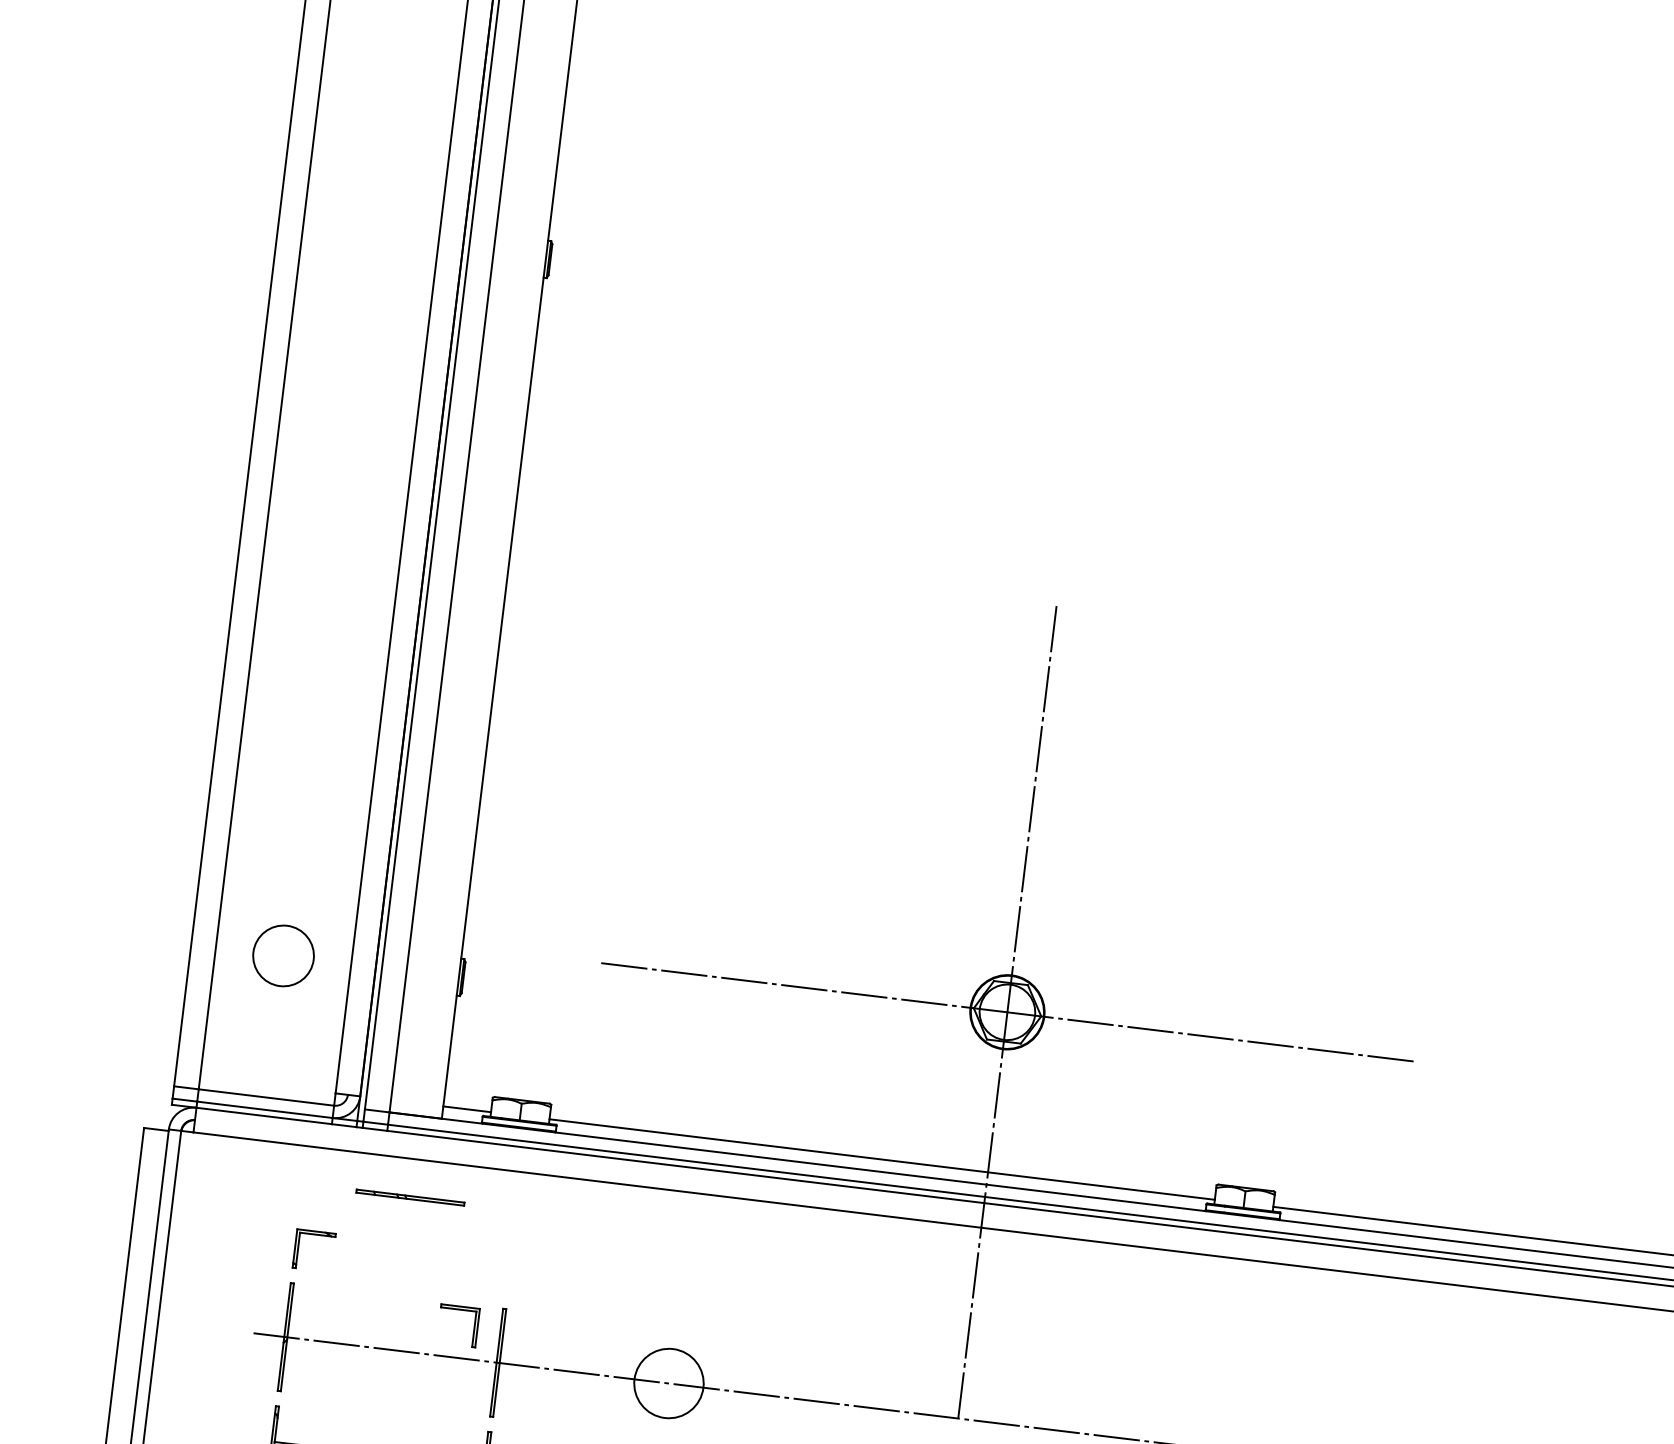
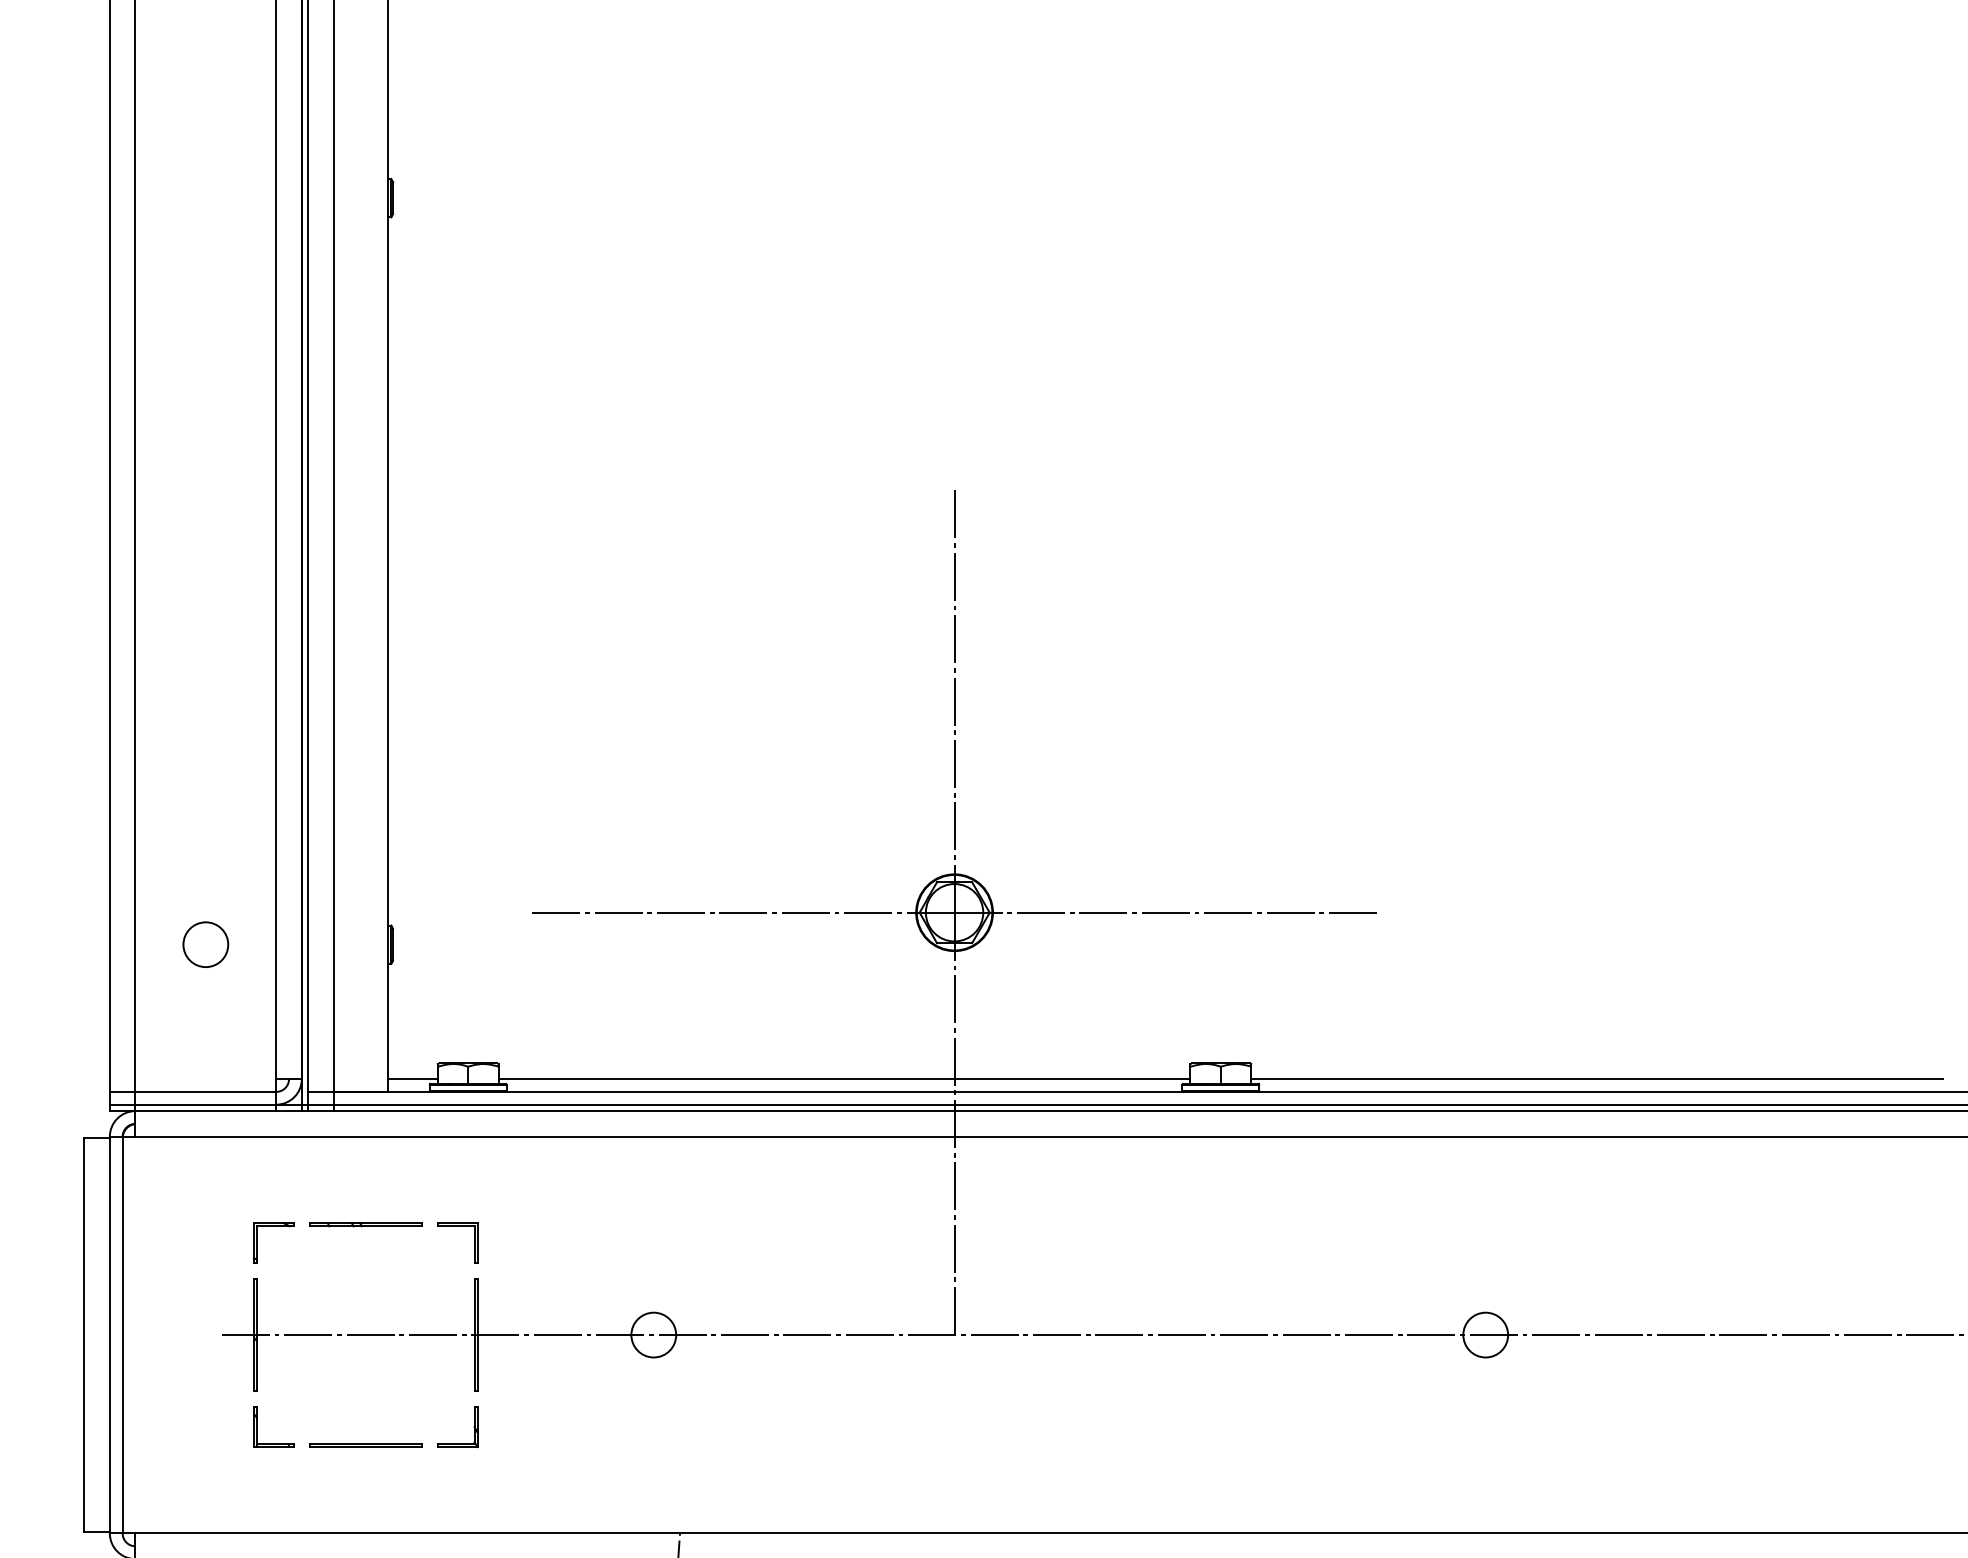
circle: (283, 955) -> (205, 944), size x0.71
part: (410, 1197) -> (365, 1224), moved
part: (459, 1309) -> (457, 1226), moved
circle: (668, 1382) -> (653, 1334), size x0.62

